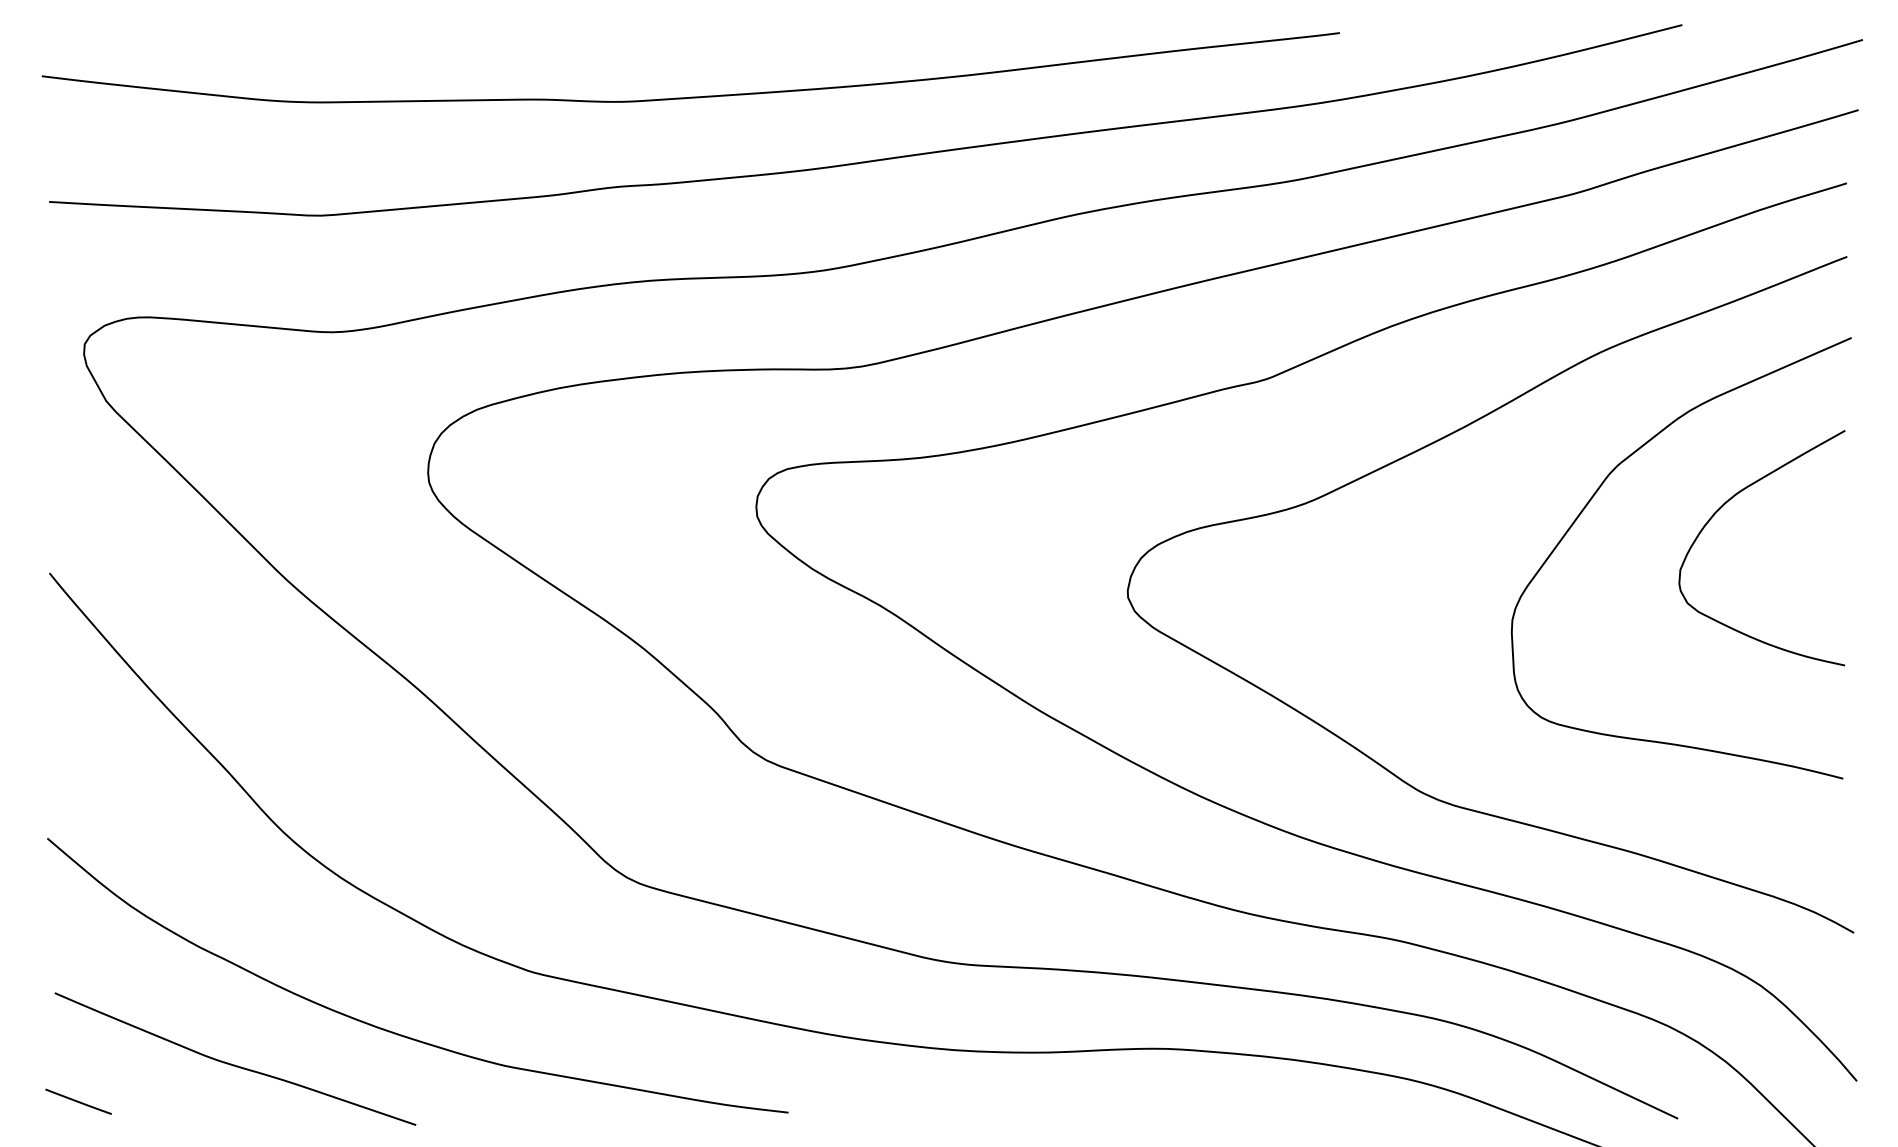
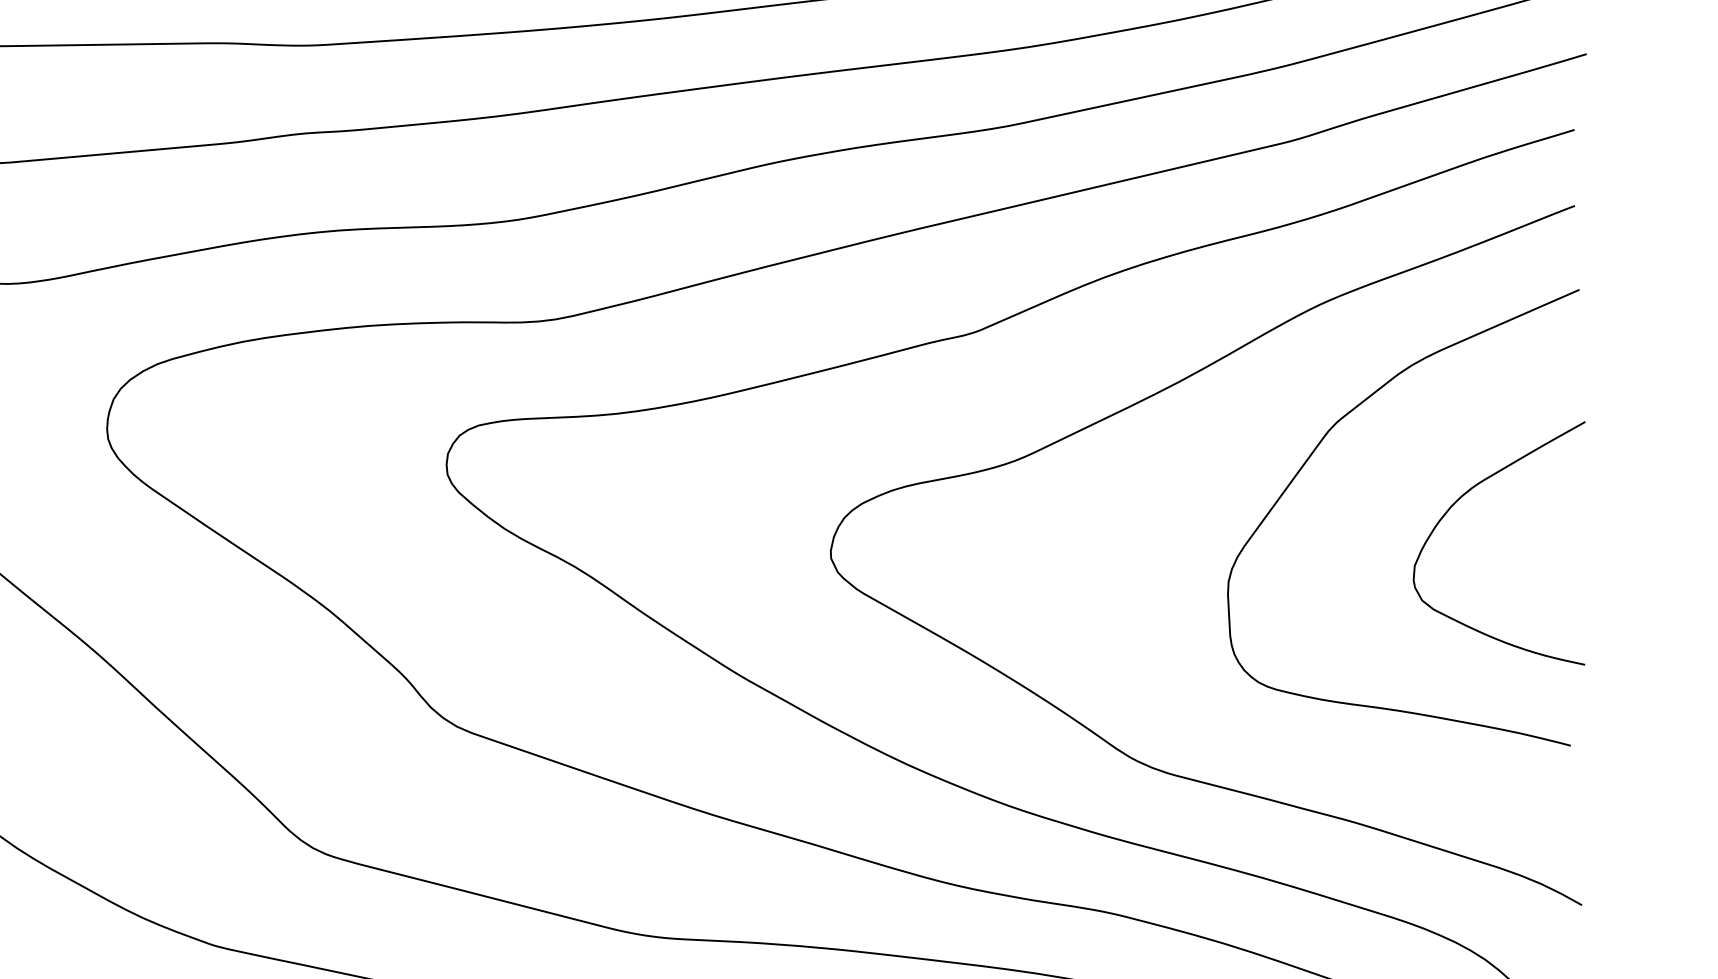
curve: (1721, 508) -> (1457, 502), moved

